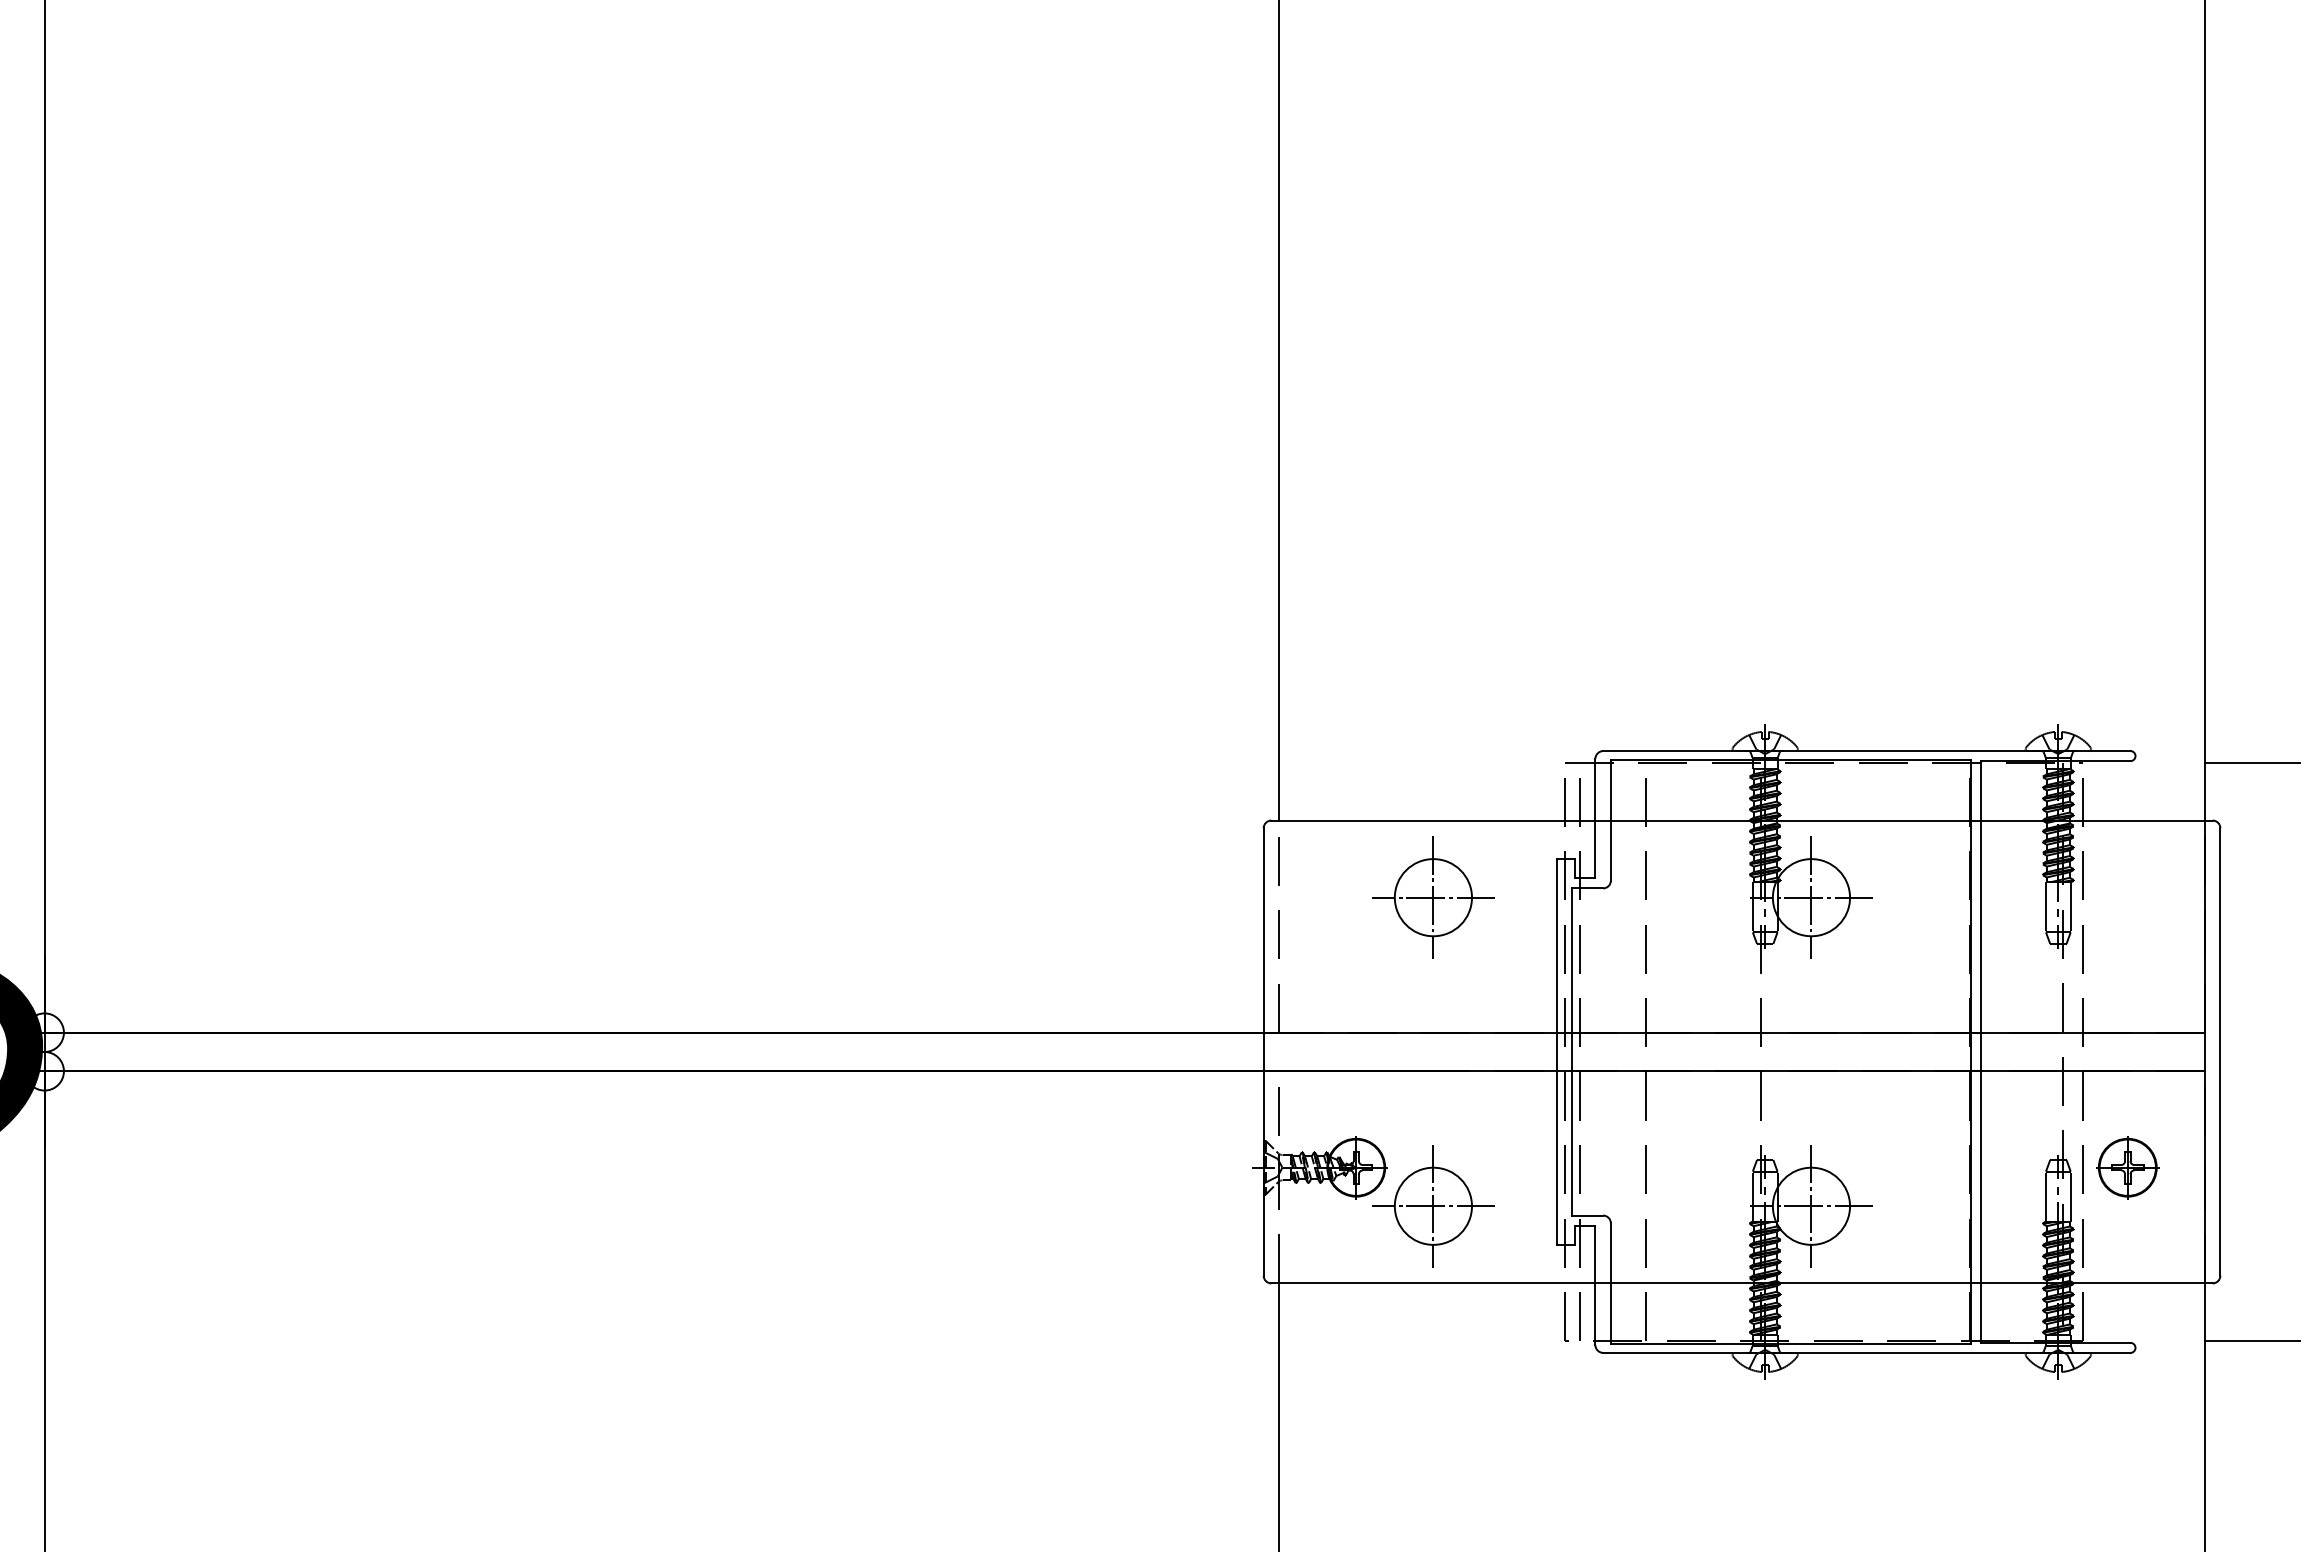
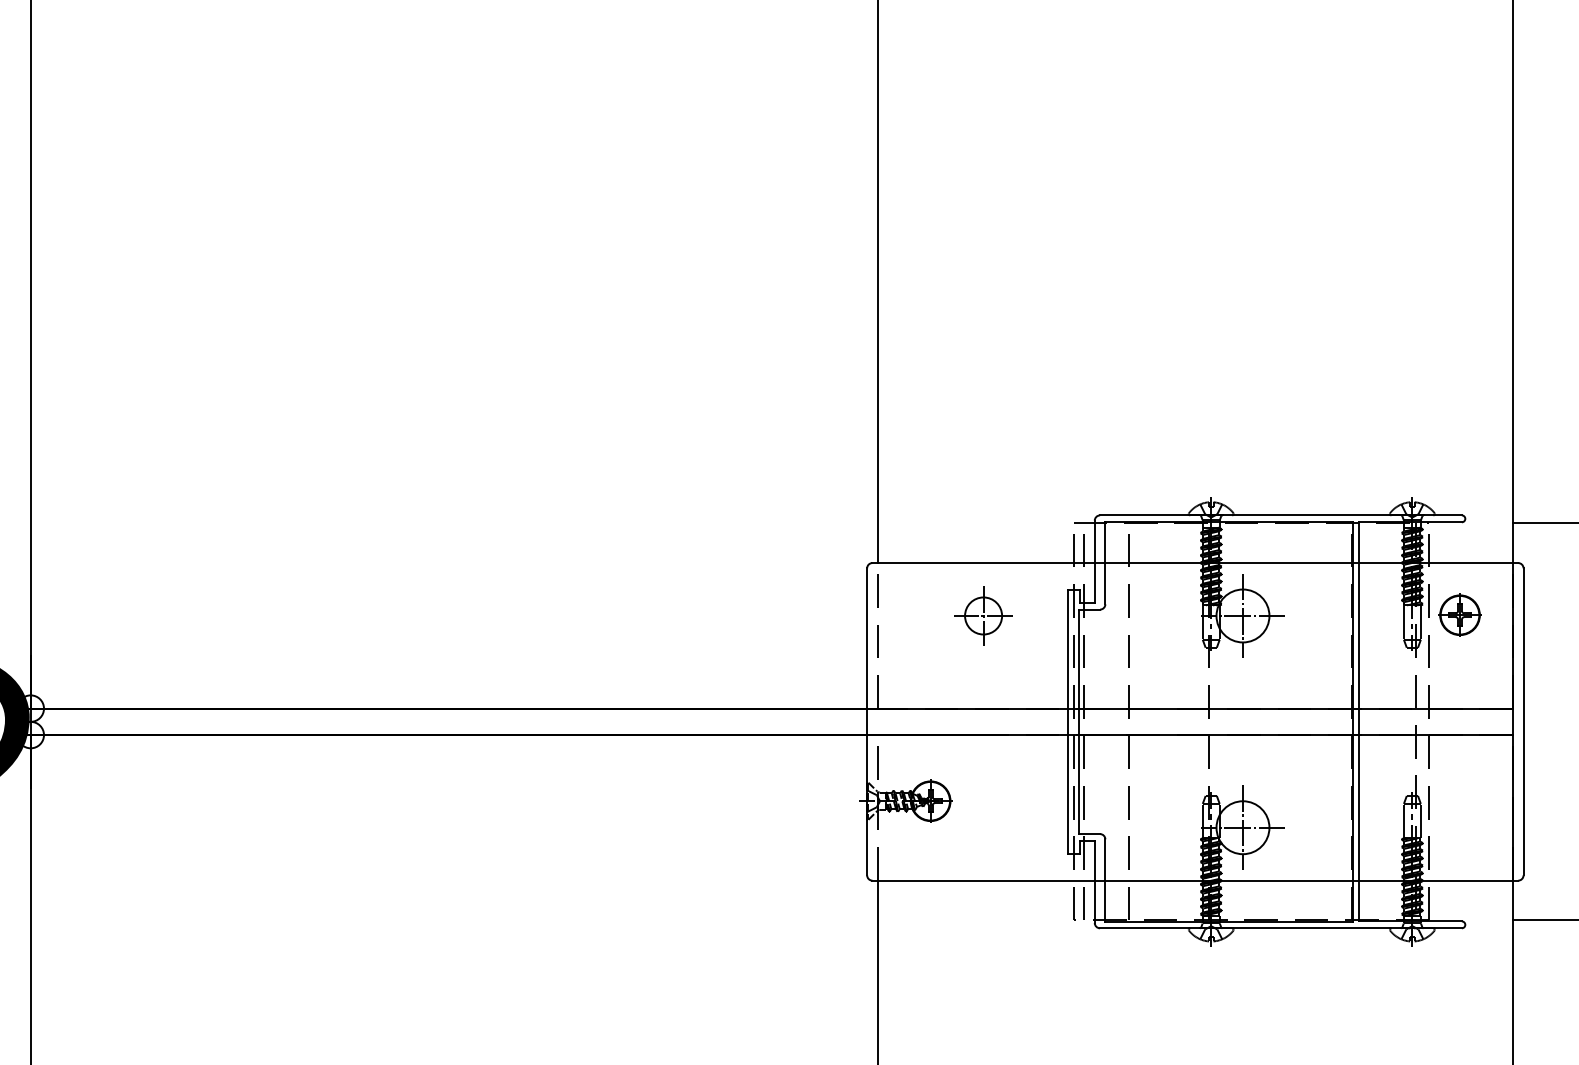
part: (1433, 896) -> (983, 615), size x0.7
part: (2127, 1166) -> (1459, 614), moved
part: (1433, 1205) -> (983, 827), removed

